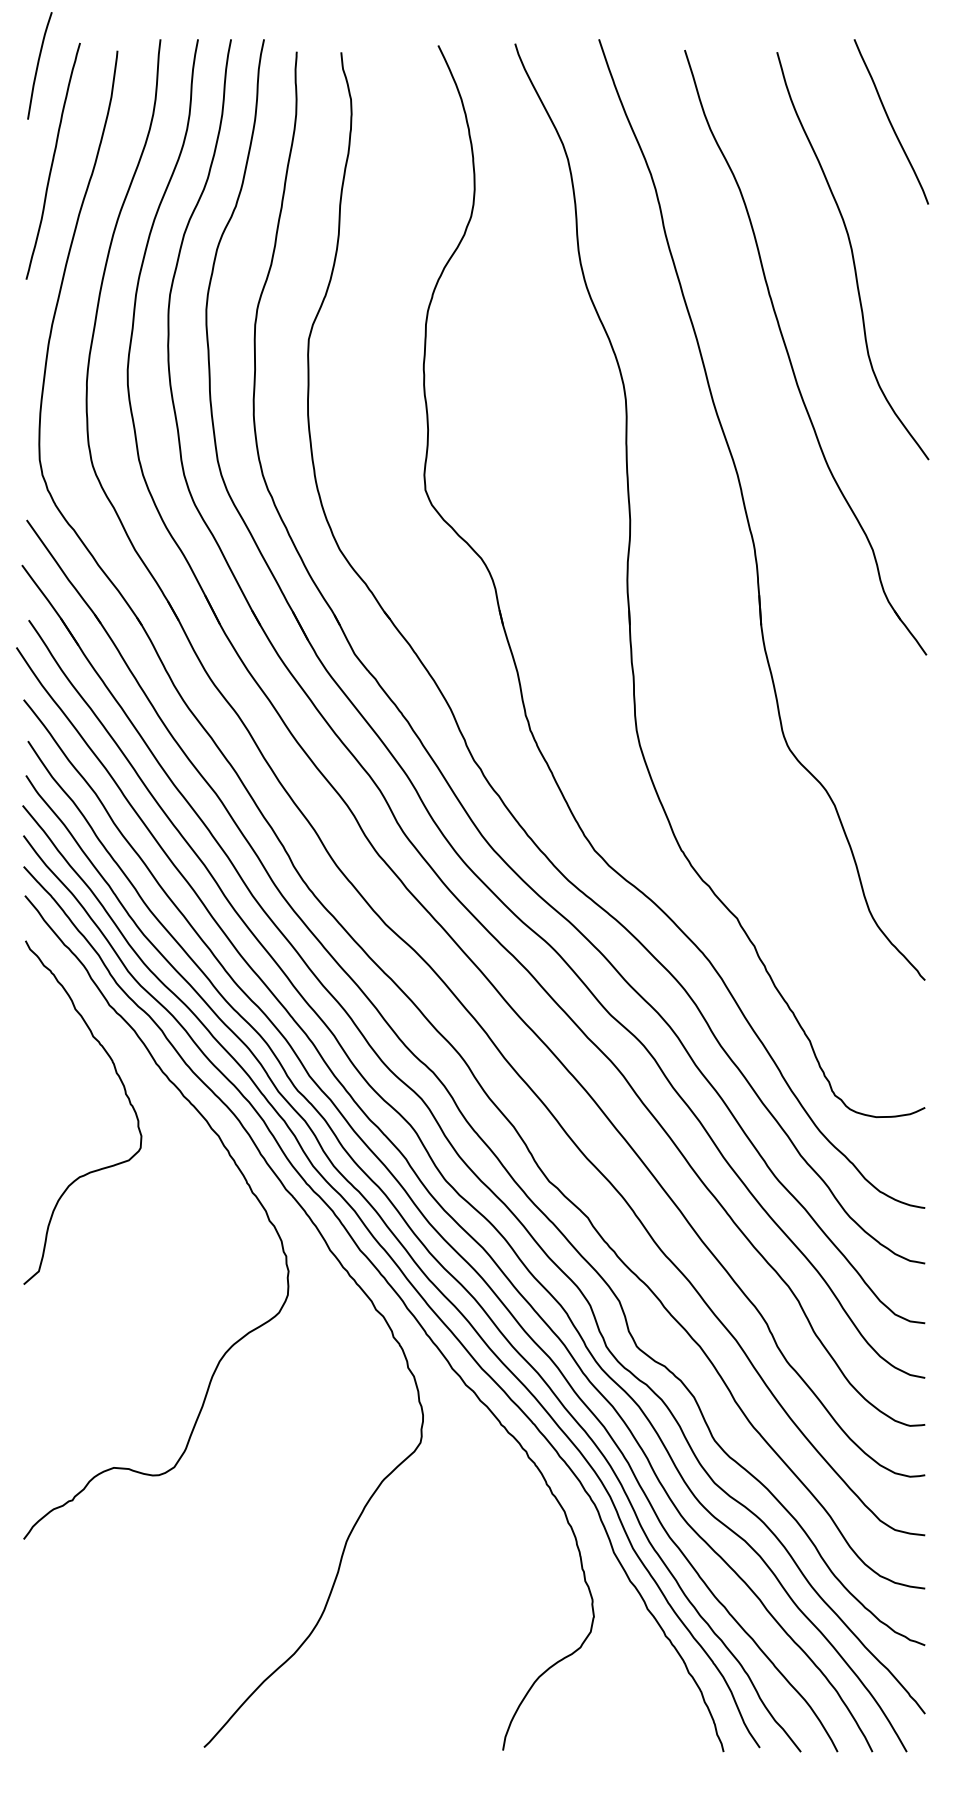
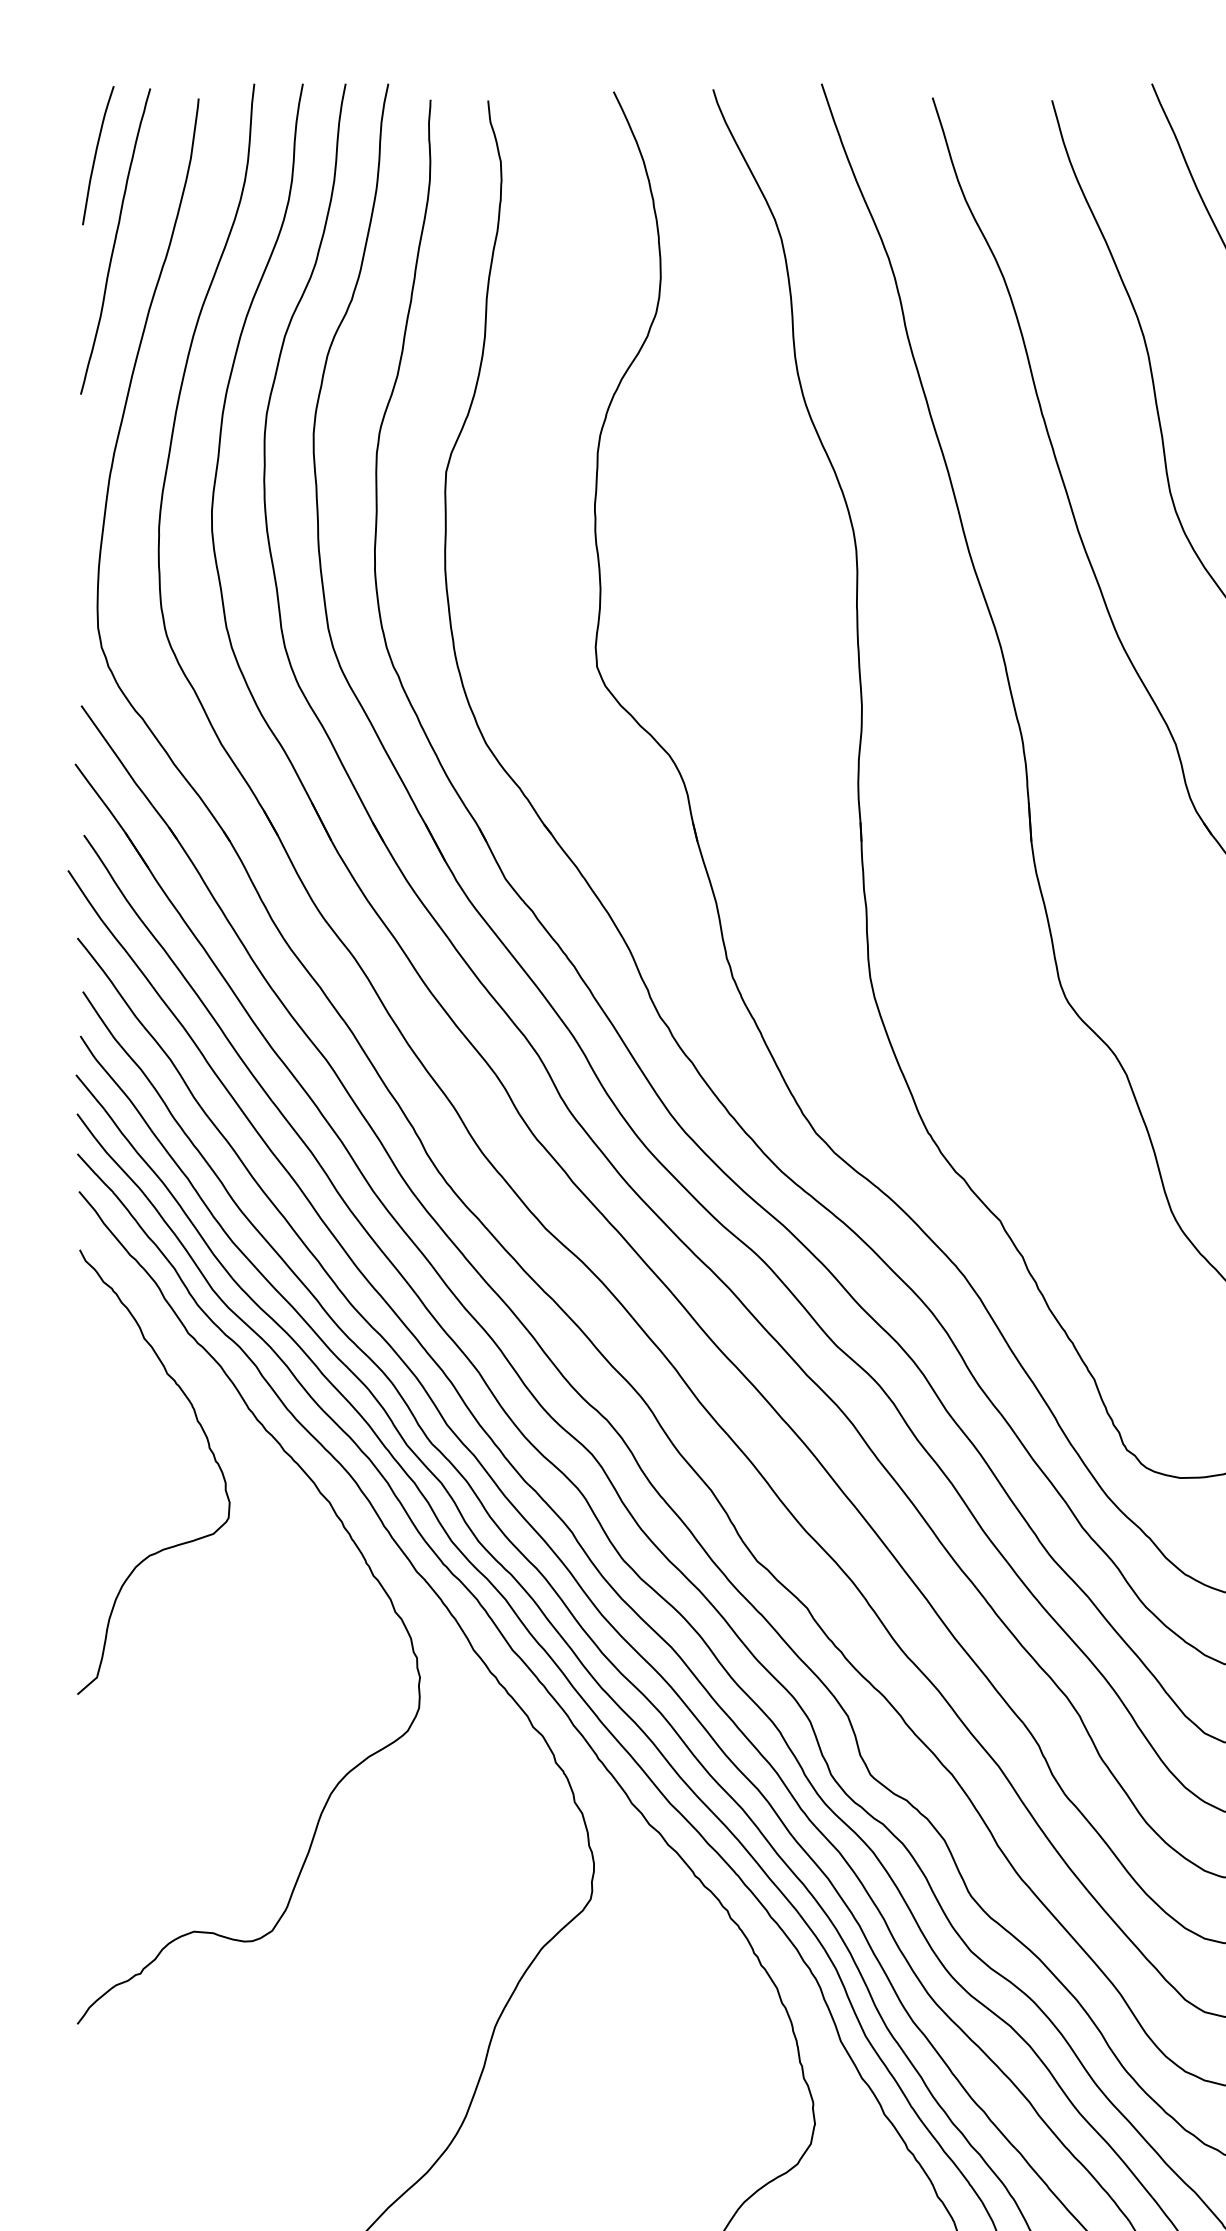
curve: (38, 65) -> (96, 155), moved

